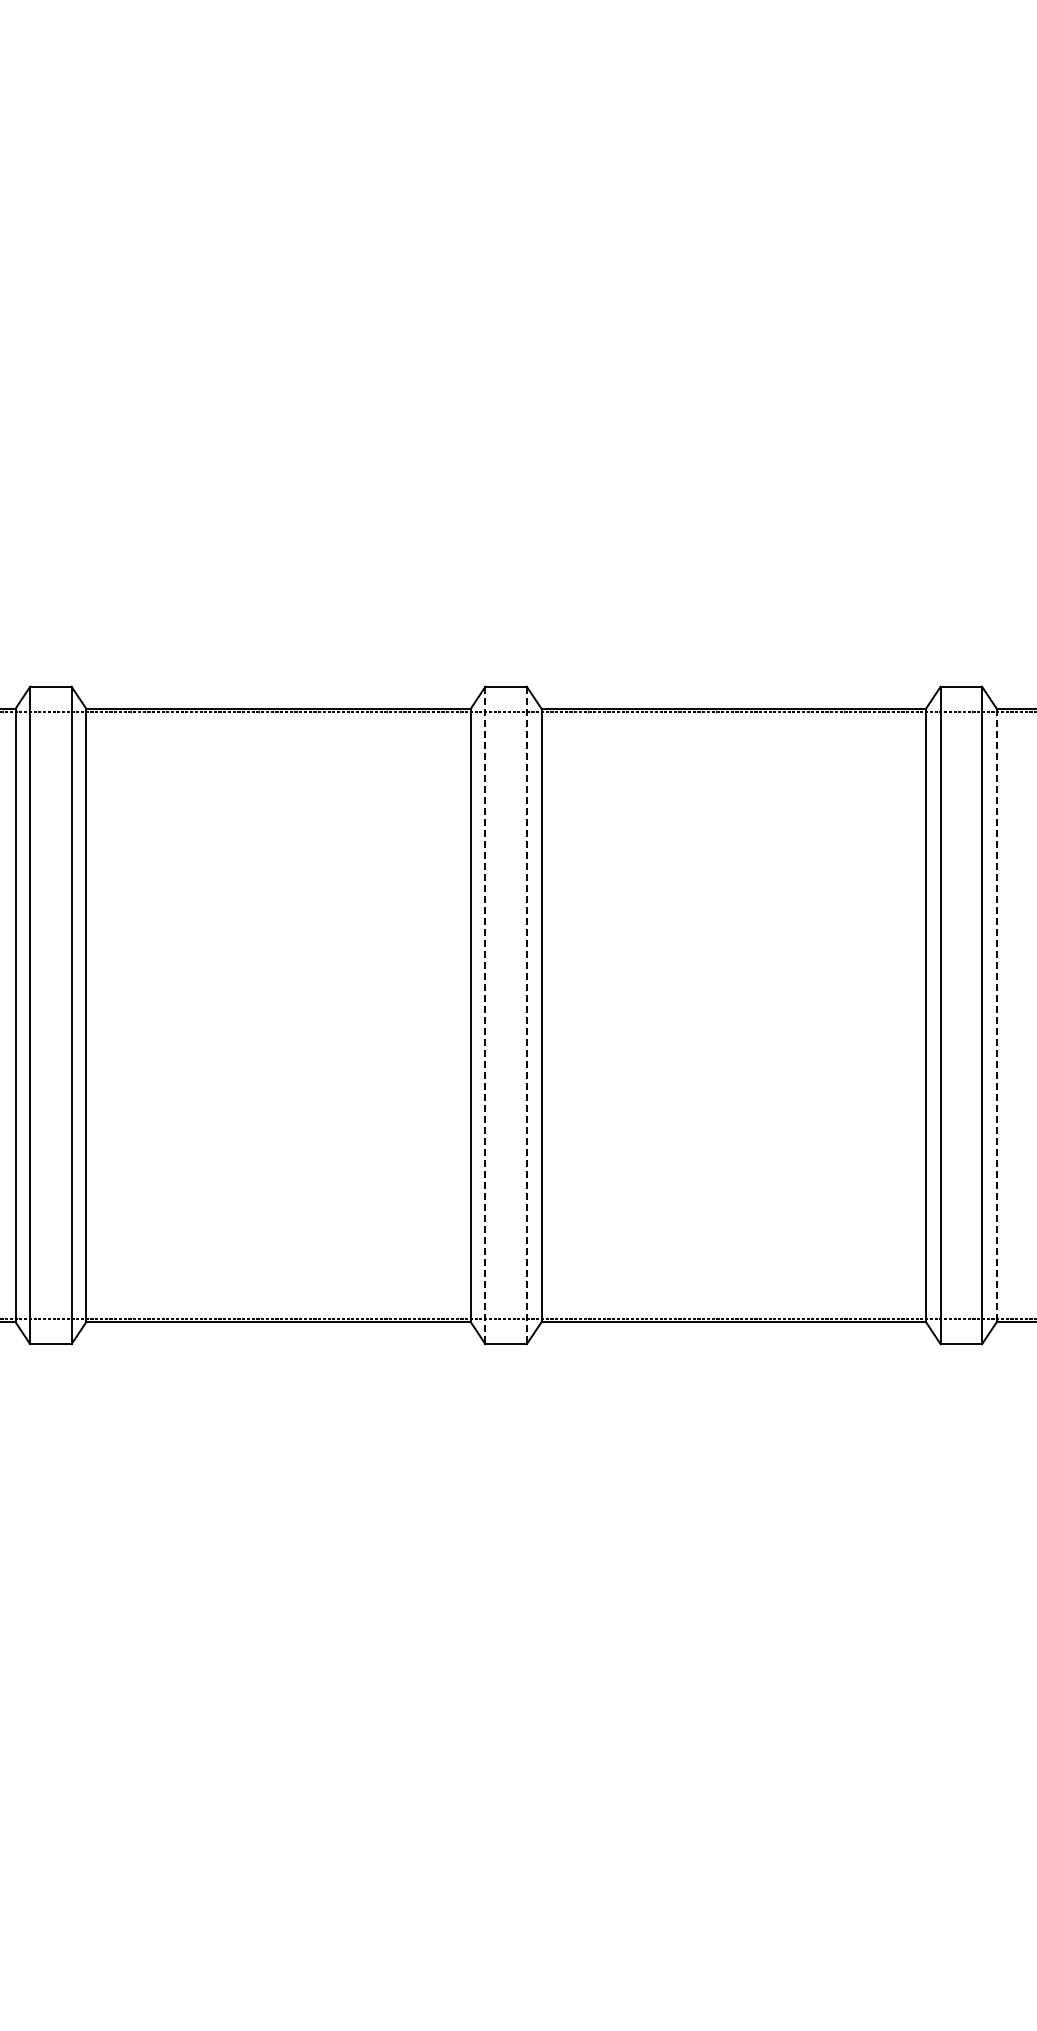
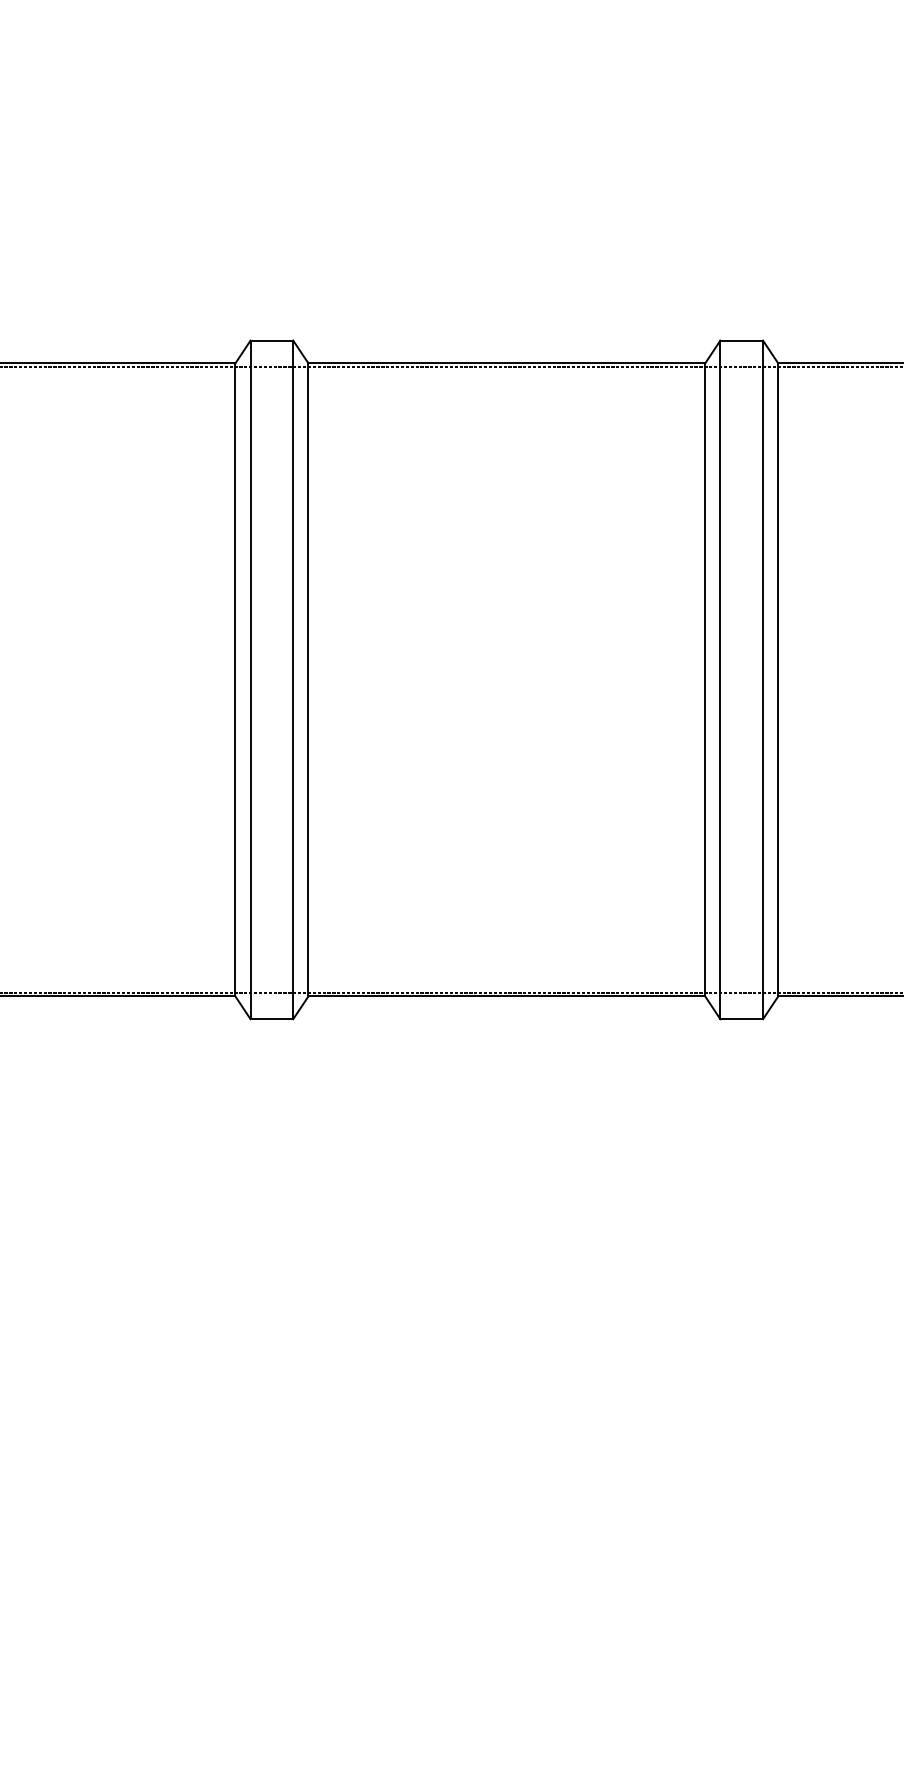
line: (485, 1015) -> (250, 679), dashed -> solid
line: (526, 1015) -> (292, 679), dashed -> solid
line: (996, 1015) -> (777, 679), dashed -> solid

